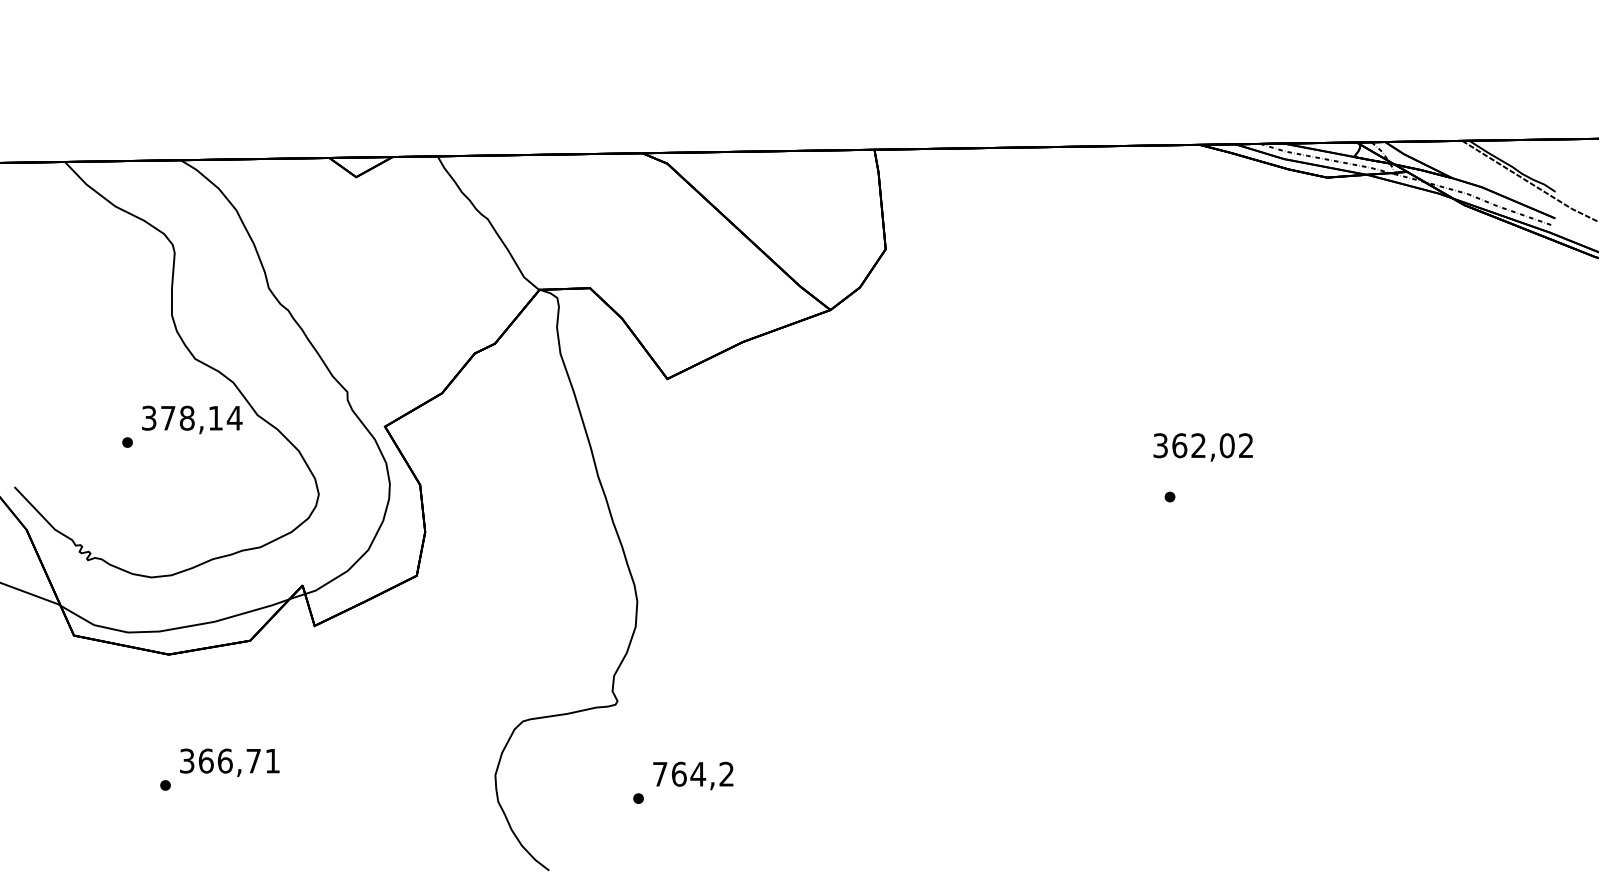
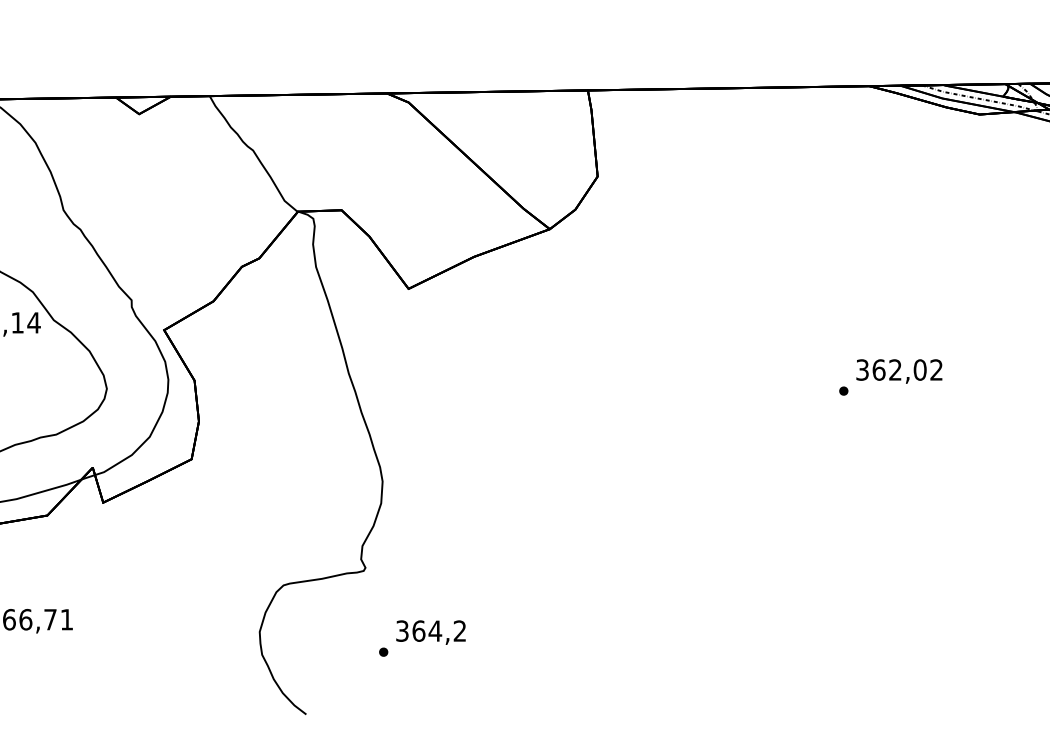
text: (1202, 447) -> (898, 371), moved
text: (660, 773) -> (402, 630), 764,2 -> 364,2

